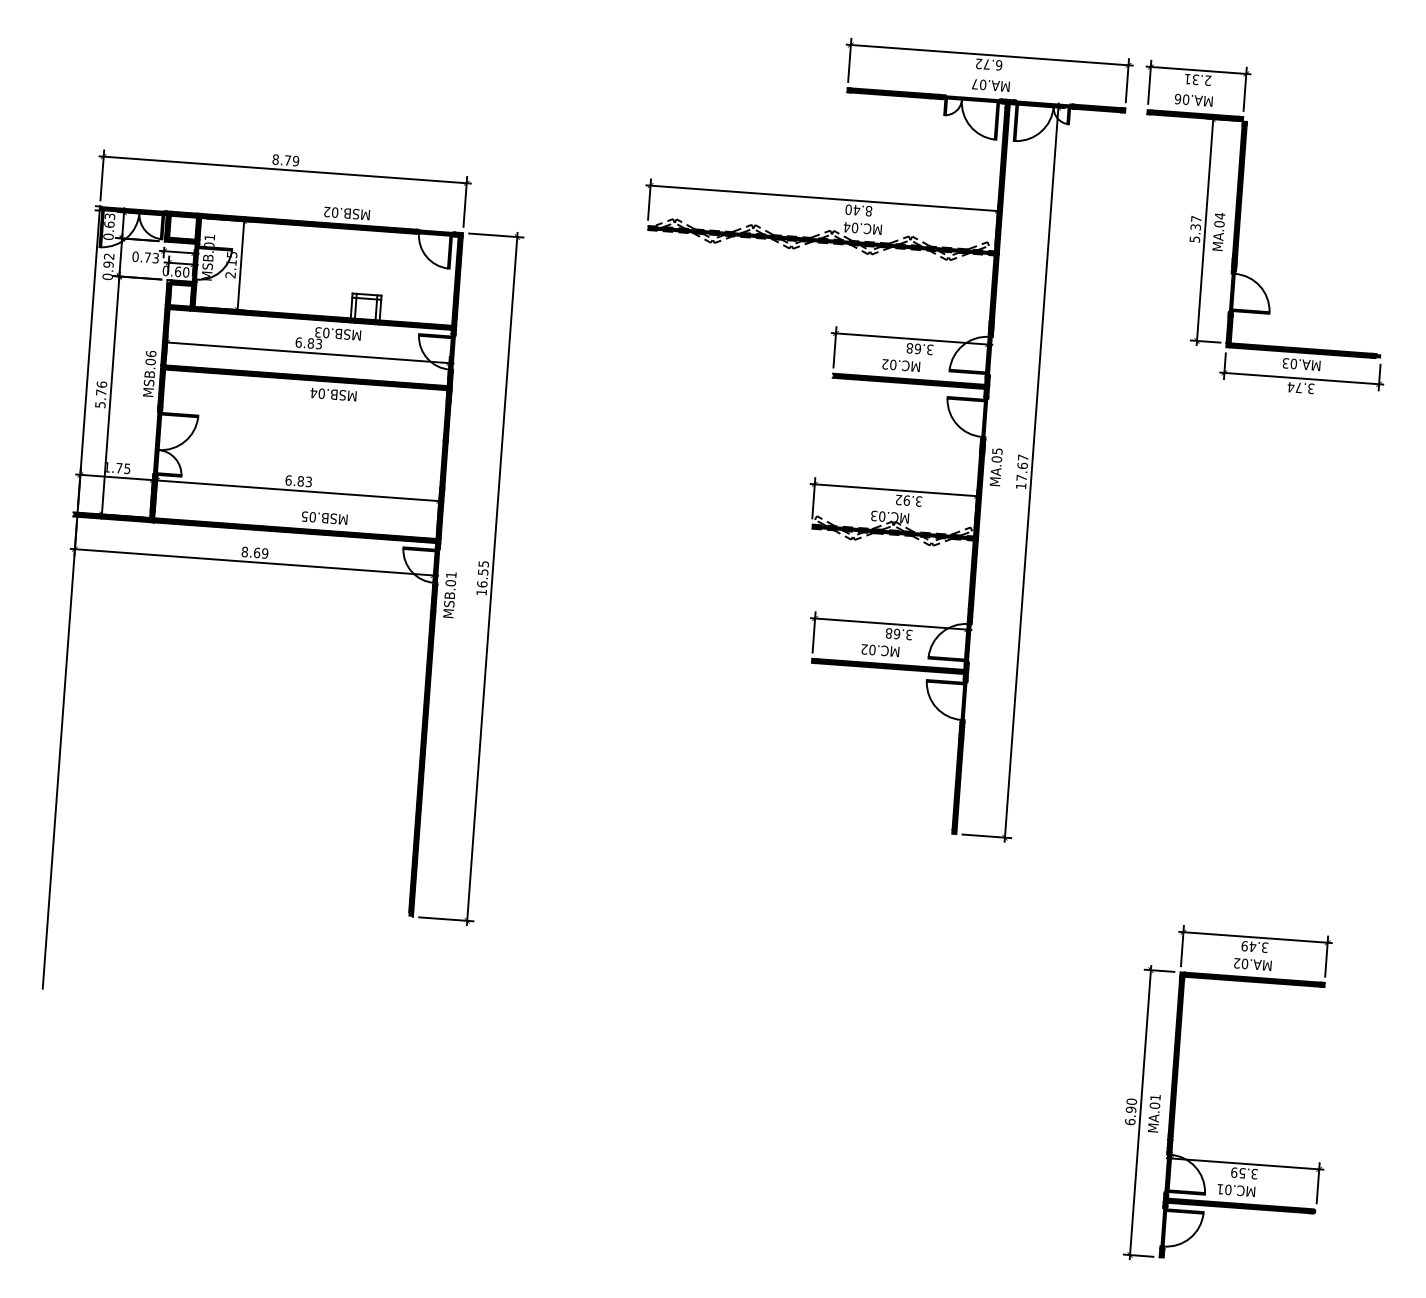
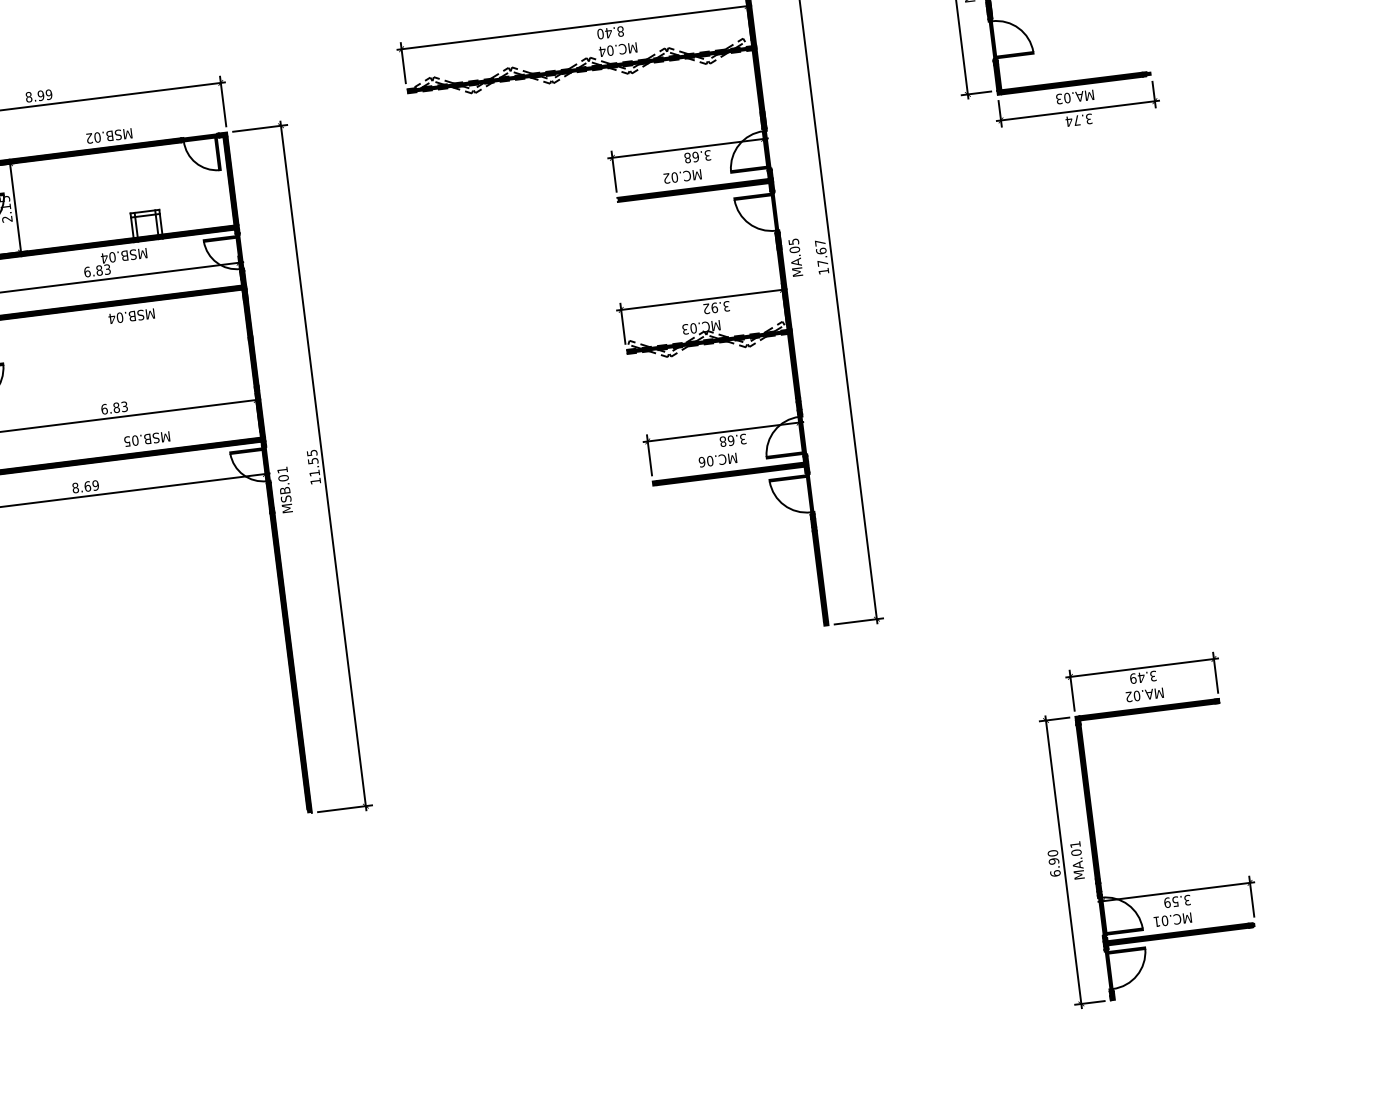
text: (287, 160) -> (40, 95), 8.79 -> 8.99
text: (318, 332) -> (104, 258), MSB.03 -> MSB.04
text: (482, 584) -> (314, 473), 16.55 -> 11.55
text: (864, 649) -> (702, 462), MC.02 -> MC.06

